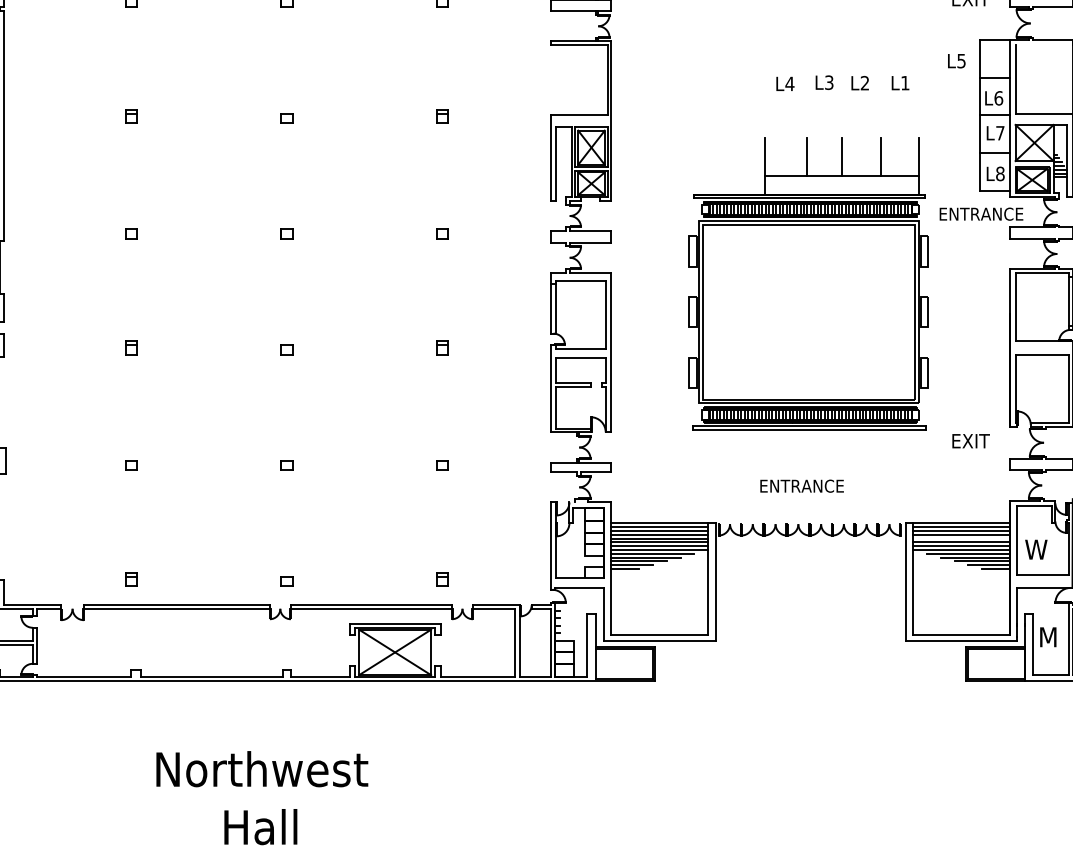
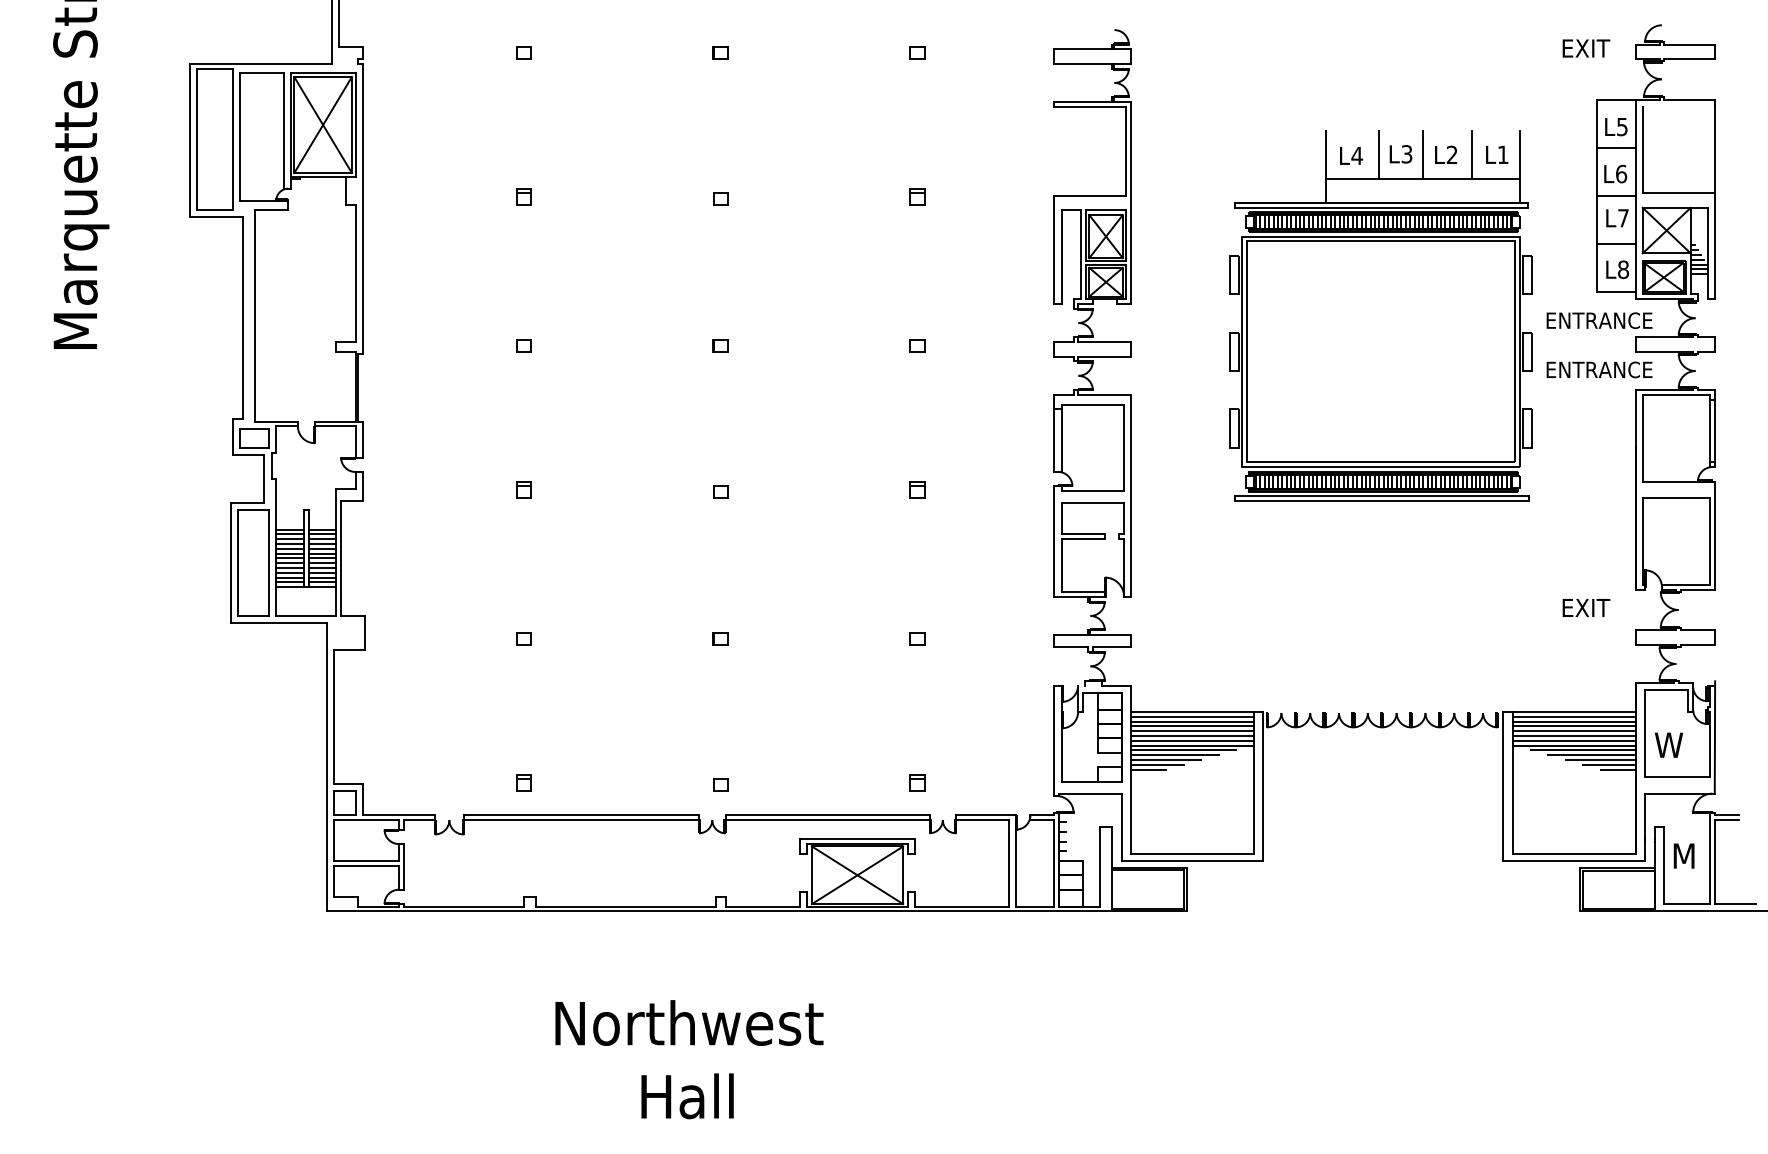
text: (956, 61) -> (1616, 127), moved
part: (808, 283) -> (1380, 315), moved
text: (802, 485) -> (1599, 369), moved
line: (961, 538) -> (1574, 731), added

